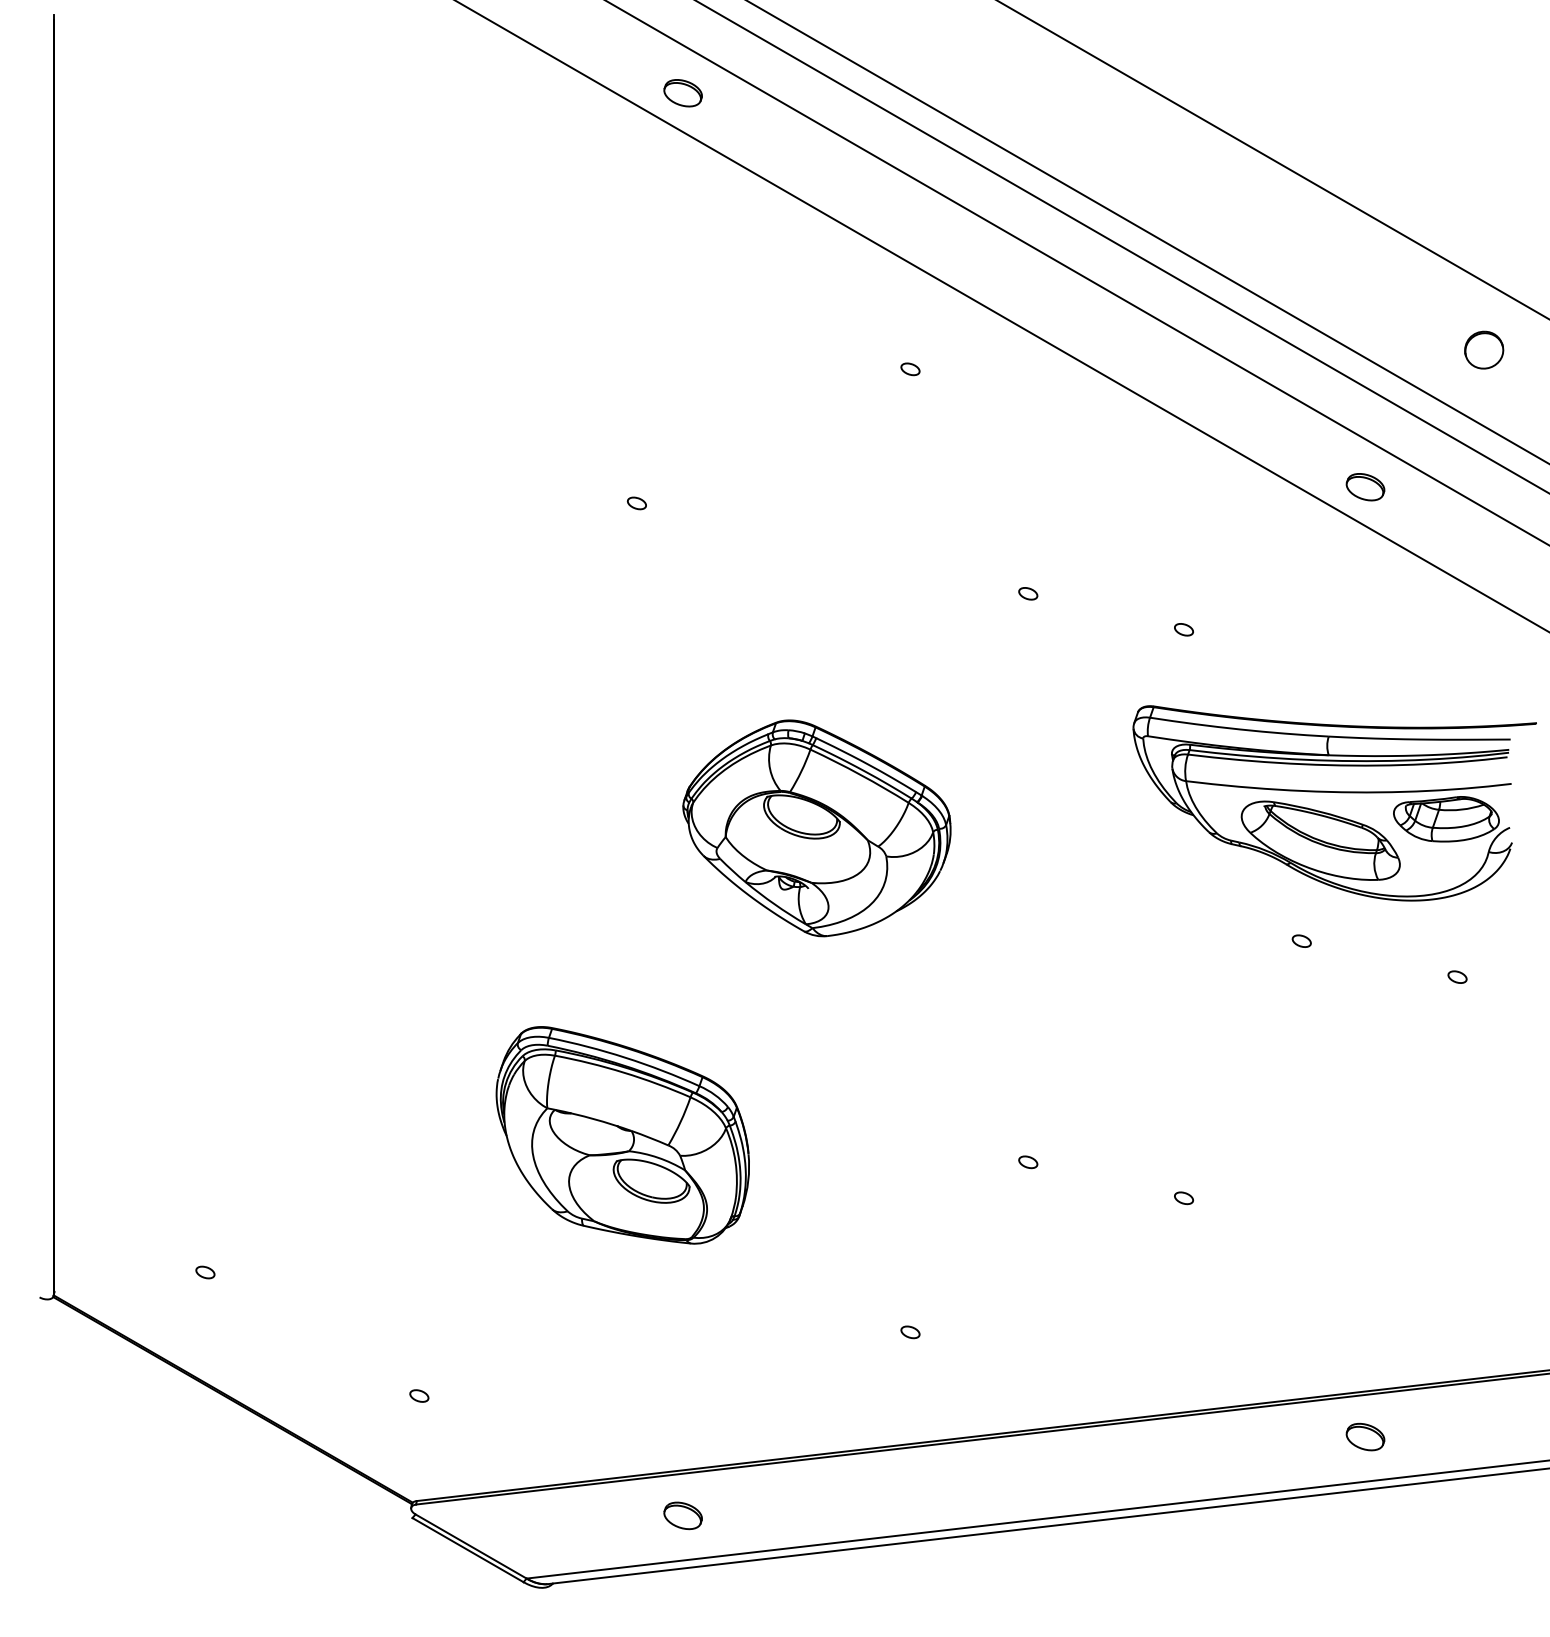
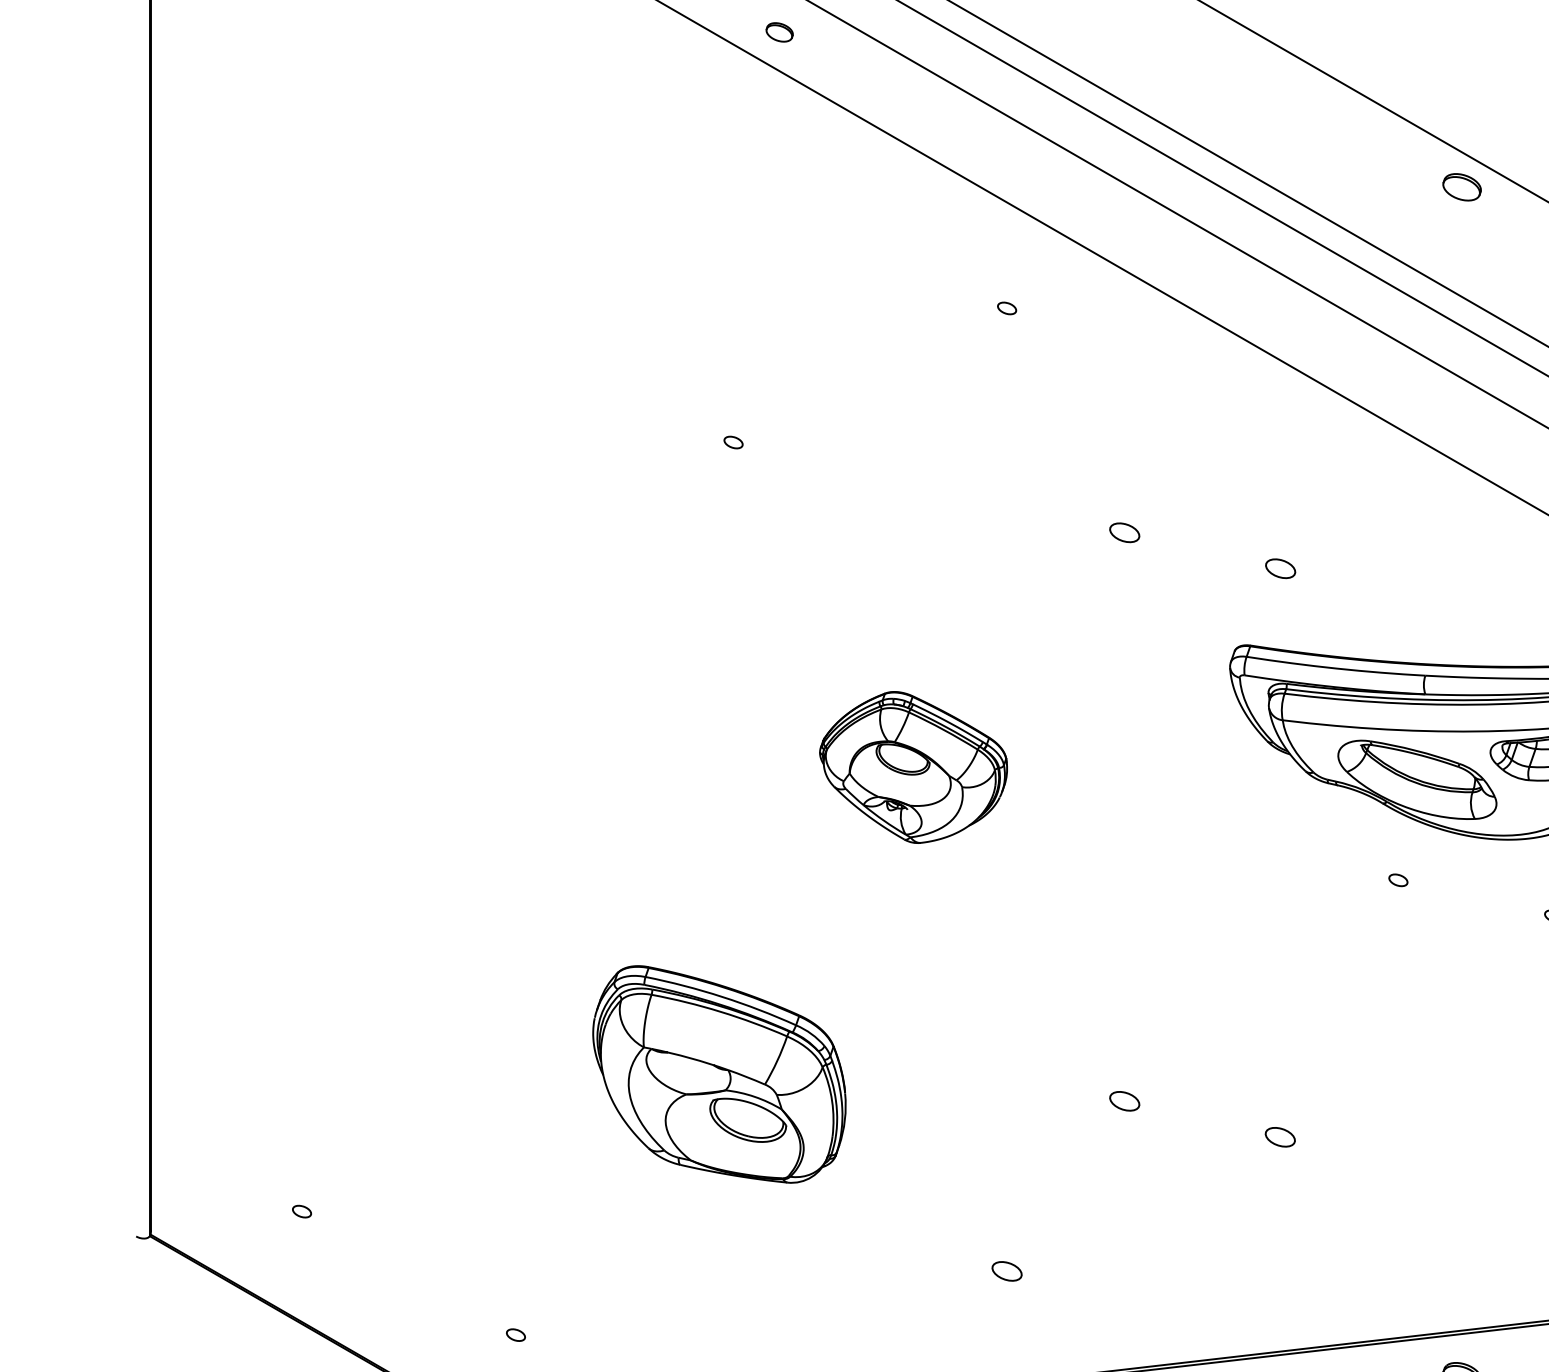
part: (682, 93) -> (779, 32), size x0.7
part: (1365, 487) -> (1462, 187), moved
part: (1028, 593) -> (1125, 532), size x1.6
part: (1183, 629) -> (1280, 568), size x1.6
part: (816, 828) -> (913, 767), size x0.7
part: (1028, 1162) -> (1125, 1101), size x1.6
part: (1184, 1198) -> (1281, 1137), size x1.6
part: (910, 1332) -> (1007, 1271), size x1.6

